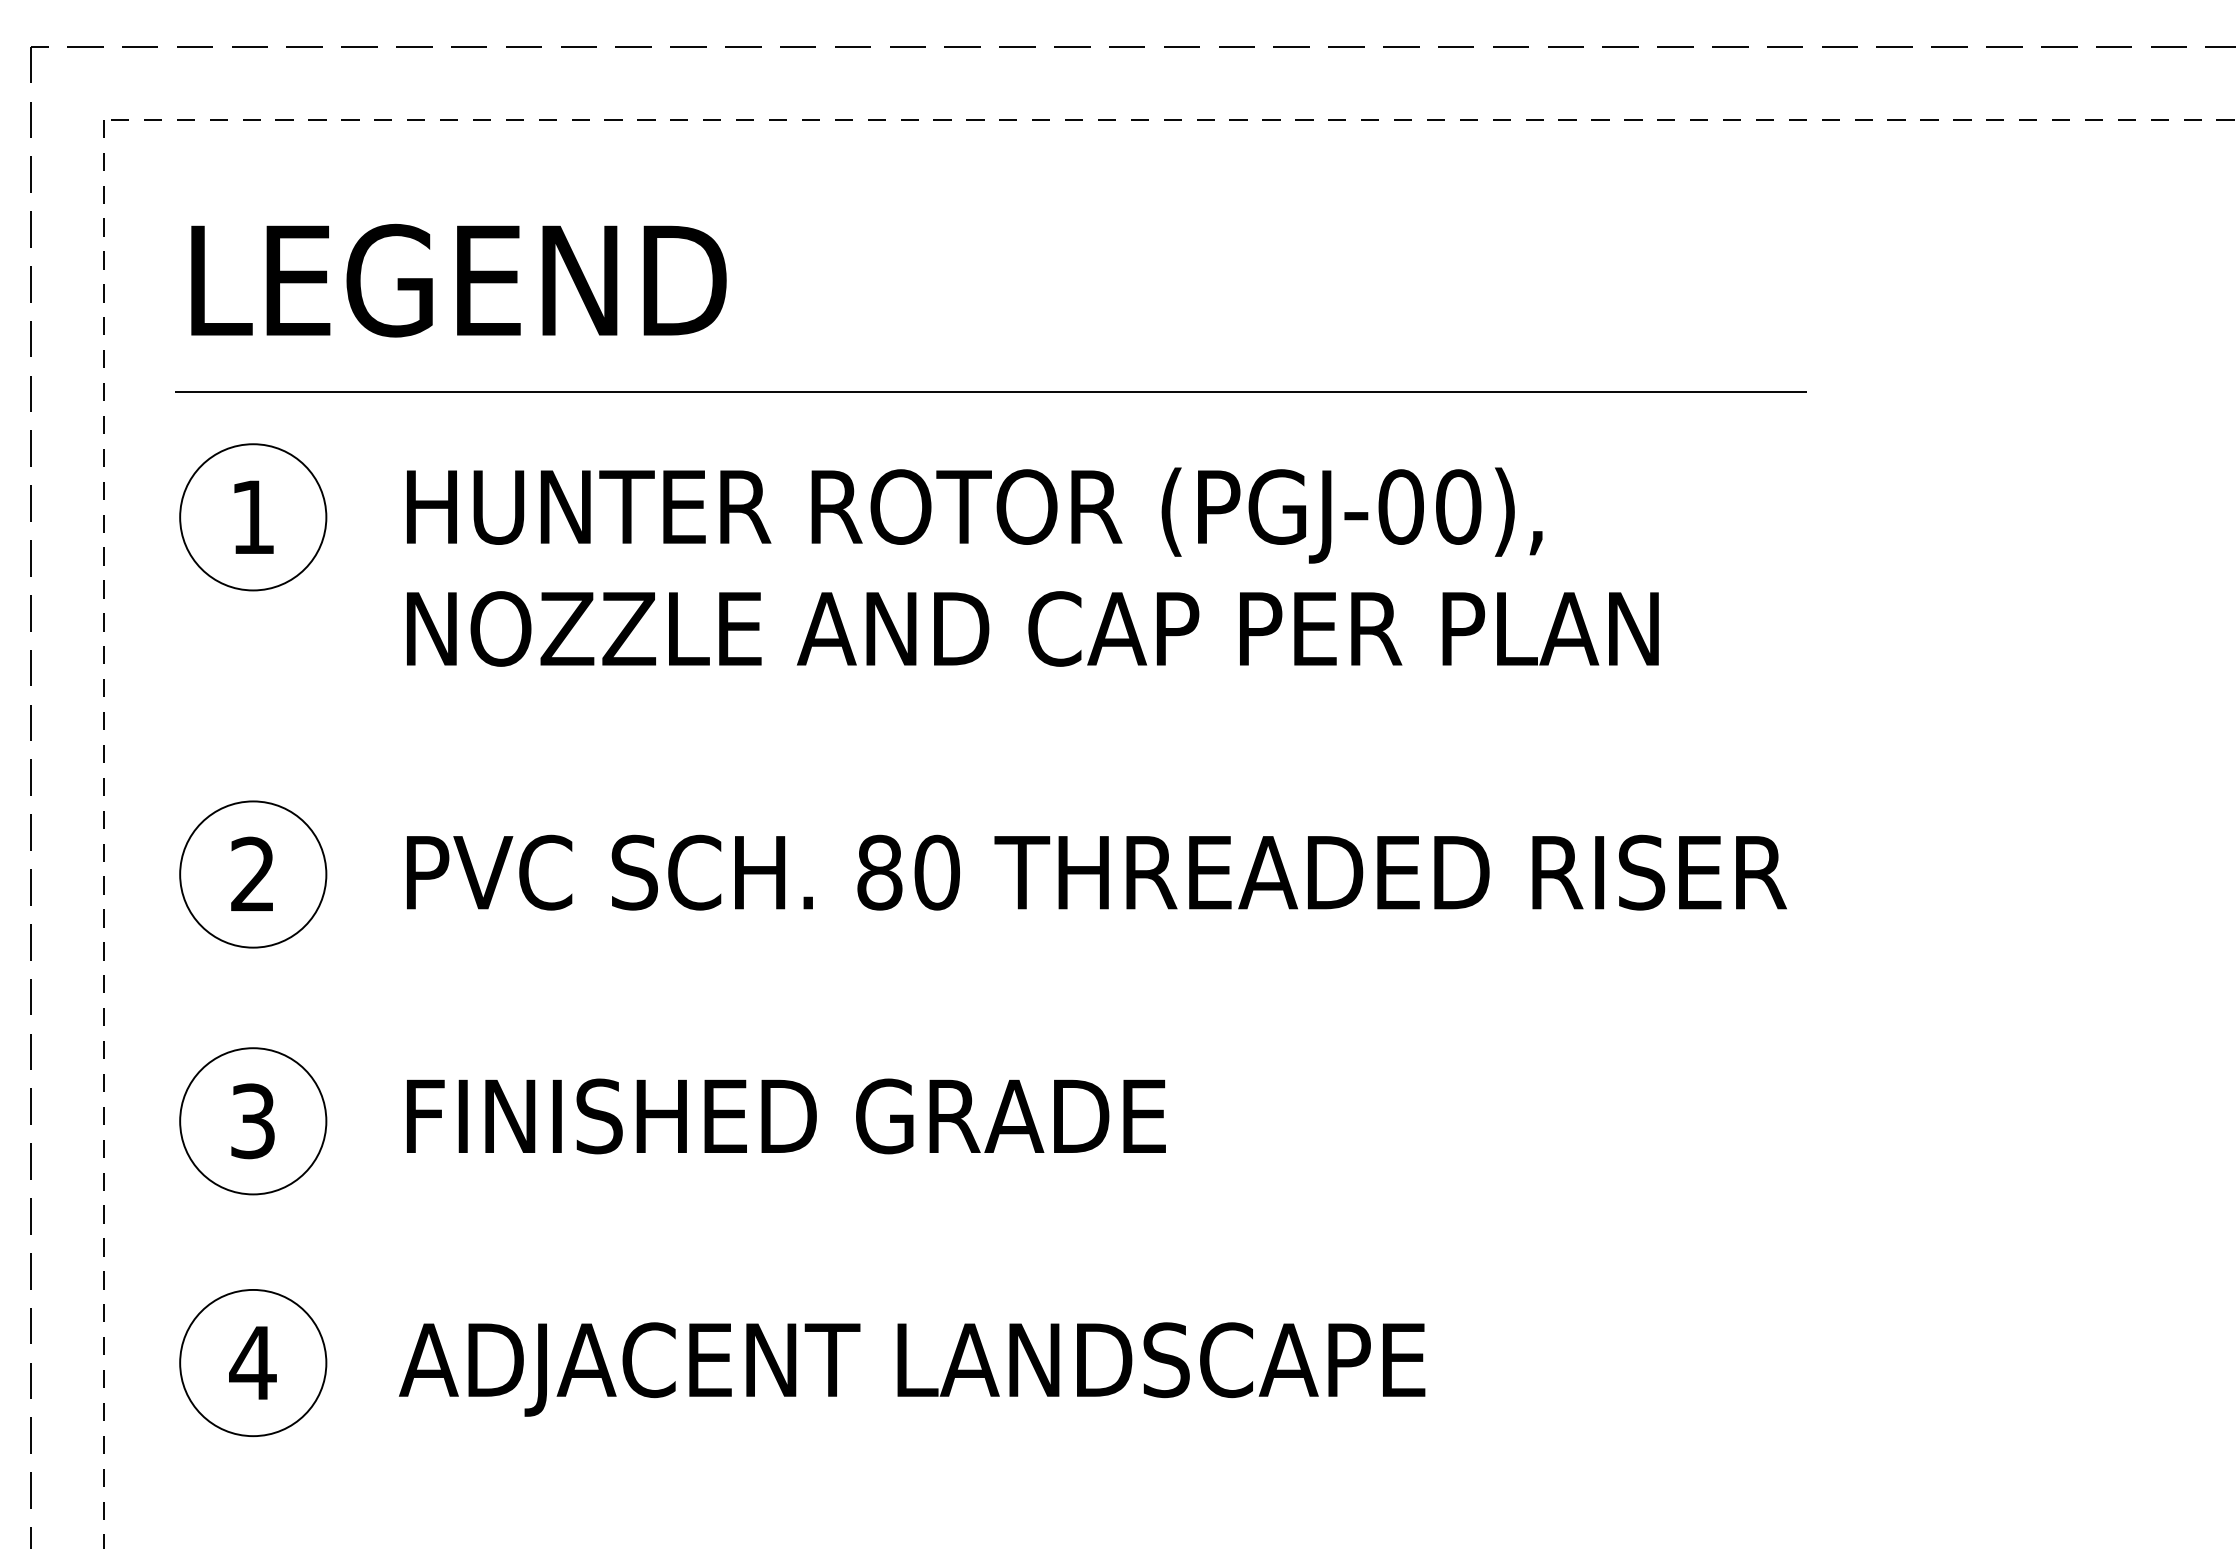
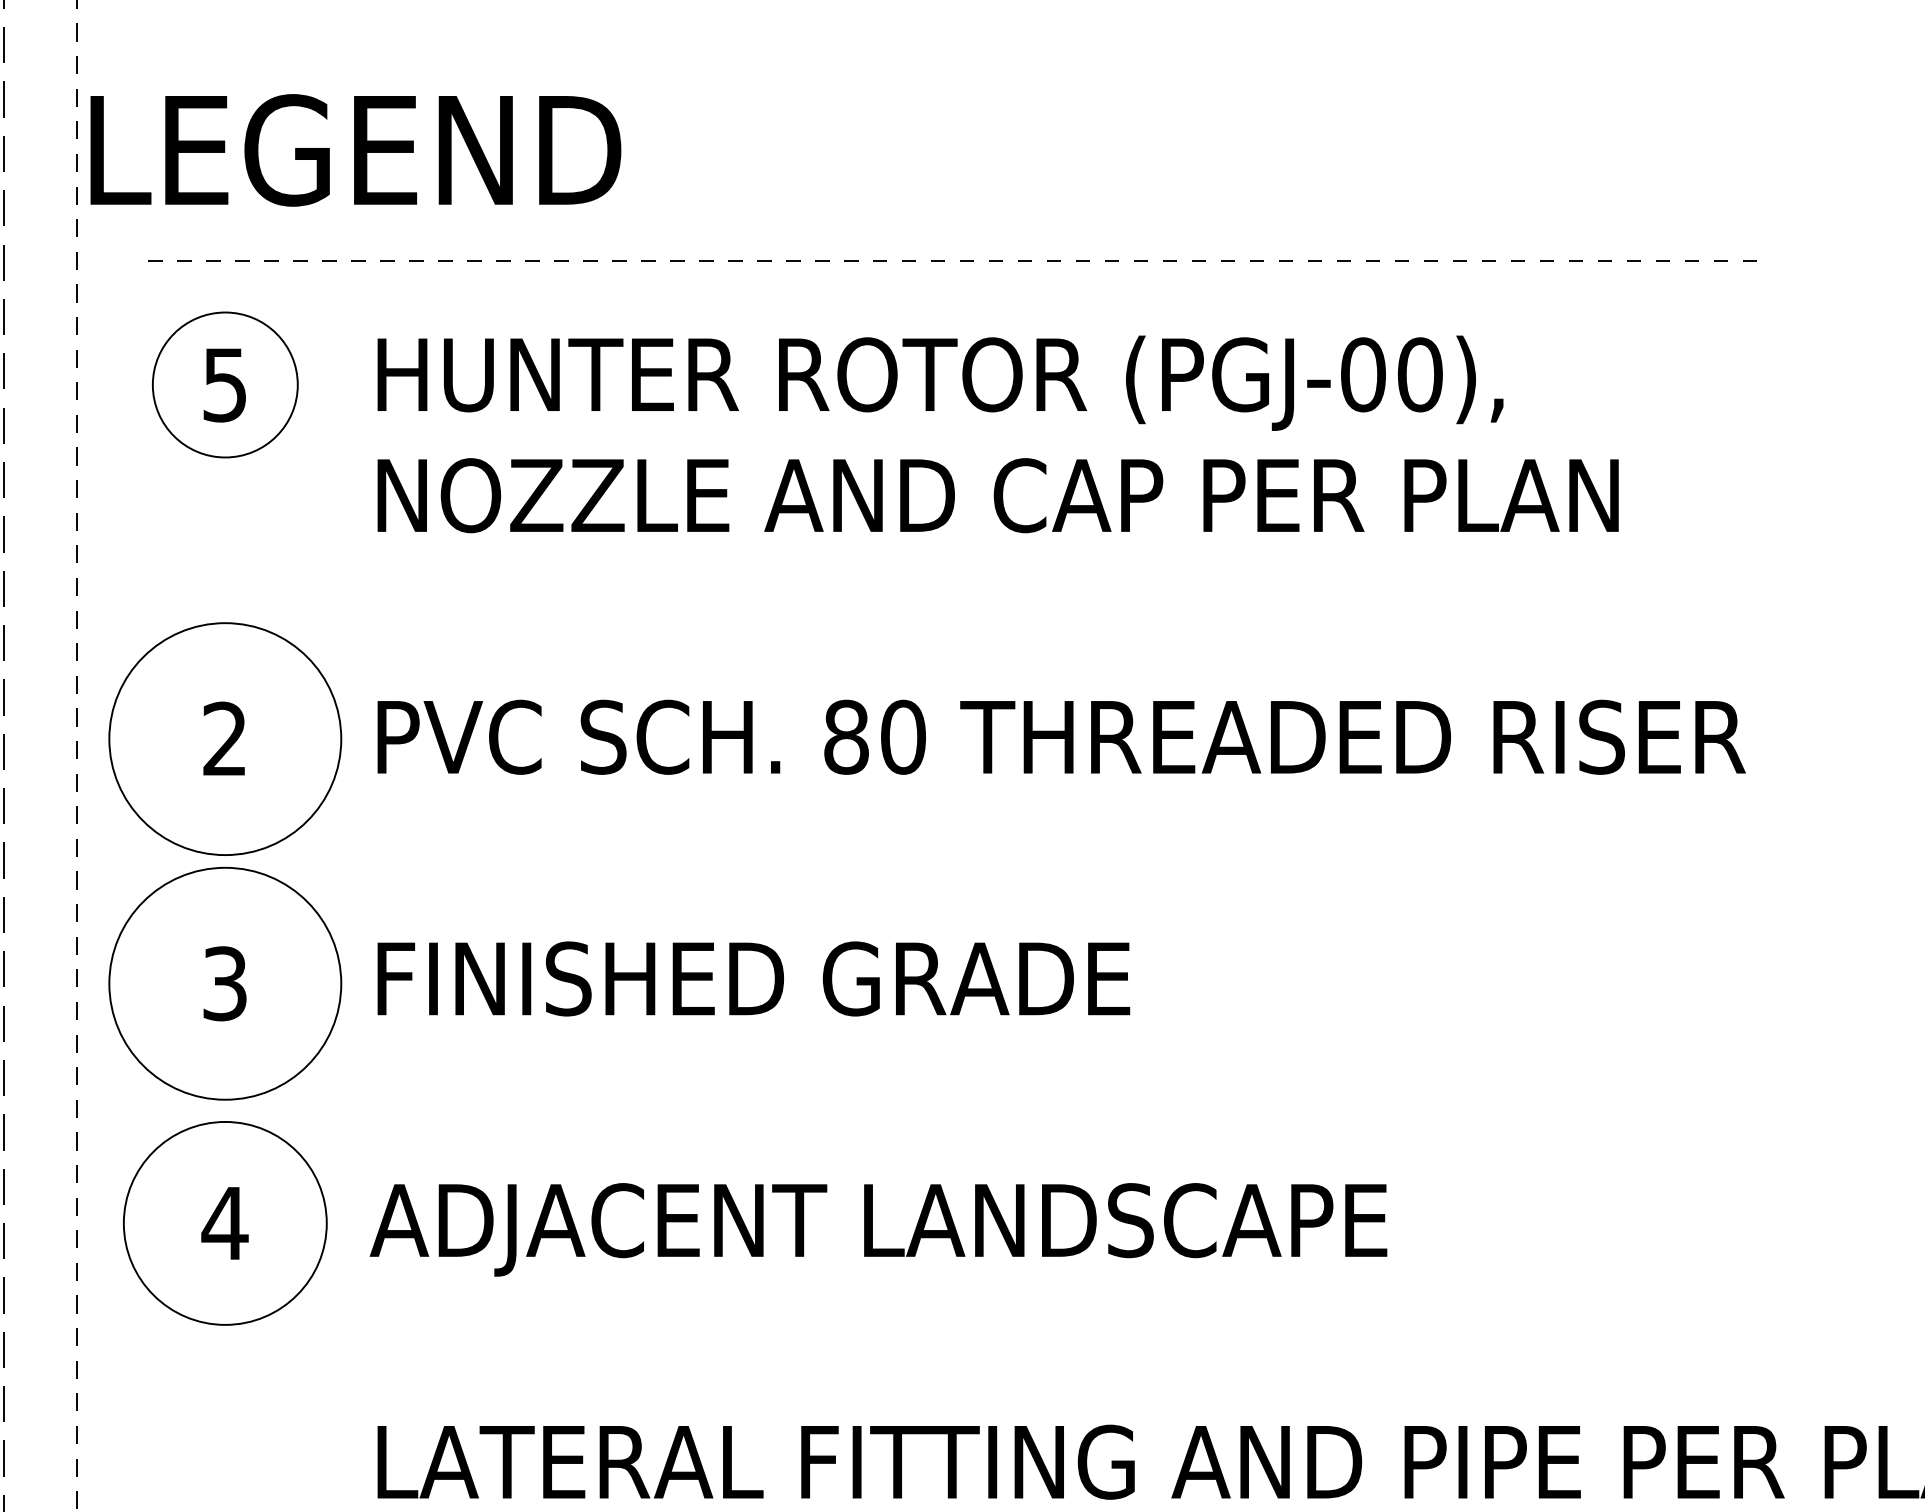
text: (458, 280) -> (355, 150), moved
line: (991, 392) -> (957, 261), solid -> dashed
text: (252, 517) -> (224, 385), 1 -> 5
circle: (253, 874) -> (225, 739), size x1.6
circle: (253, 1121) -> (225, 983), size x1.6
circle: (253, 1362) -> (225, 1222), size x1.4

